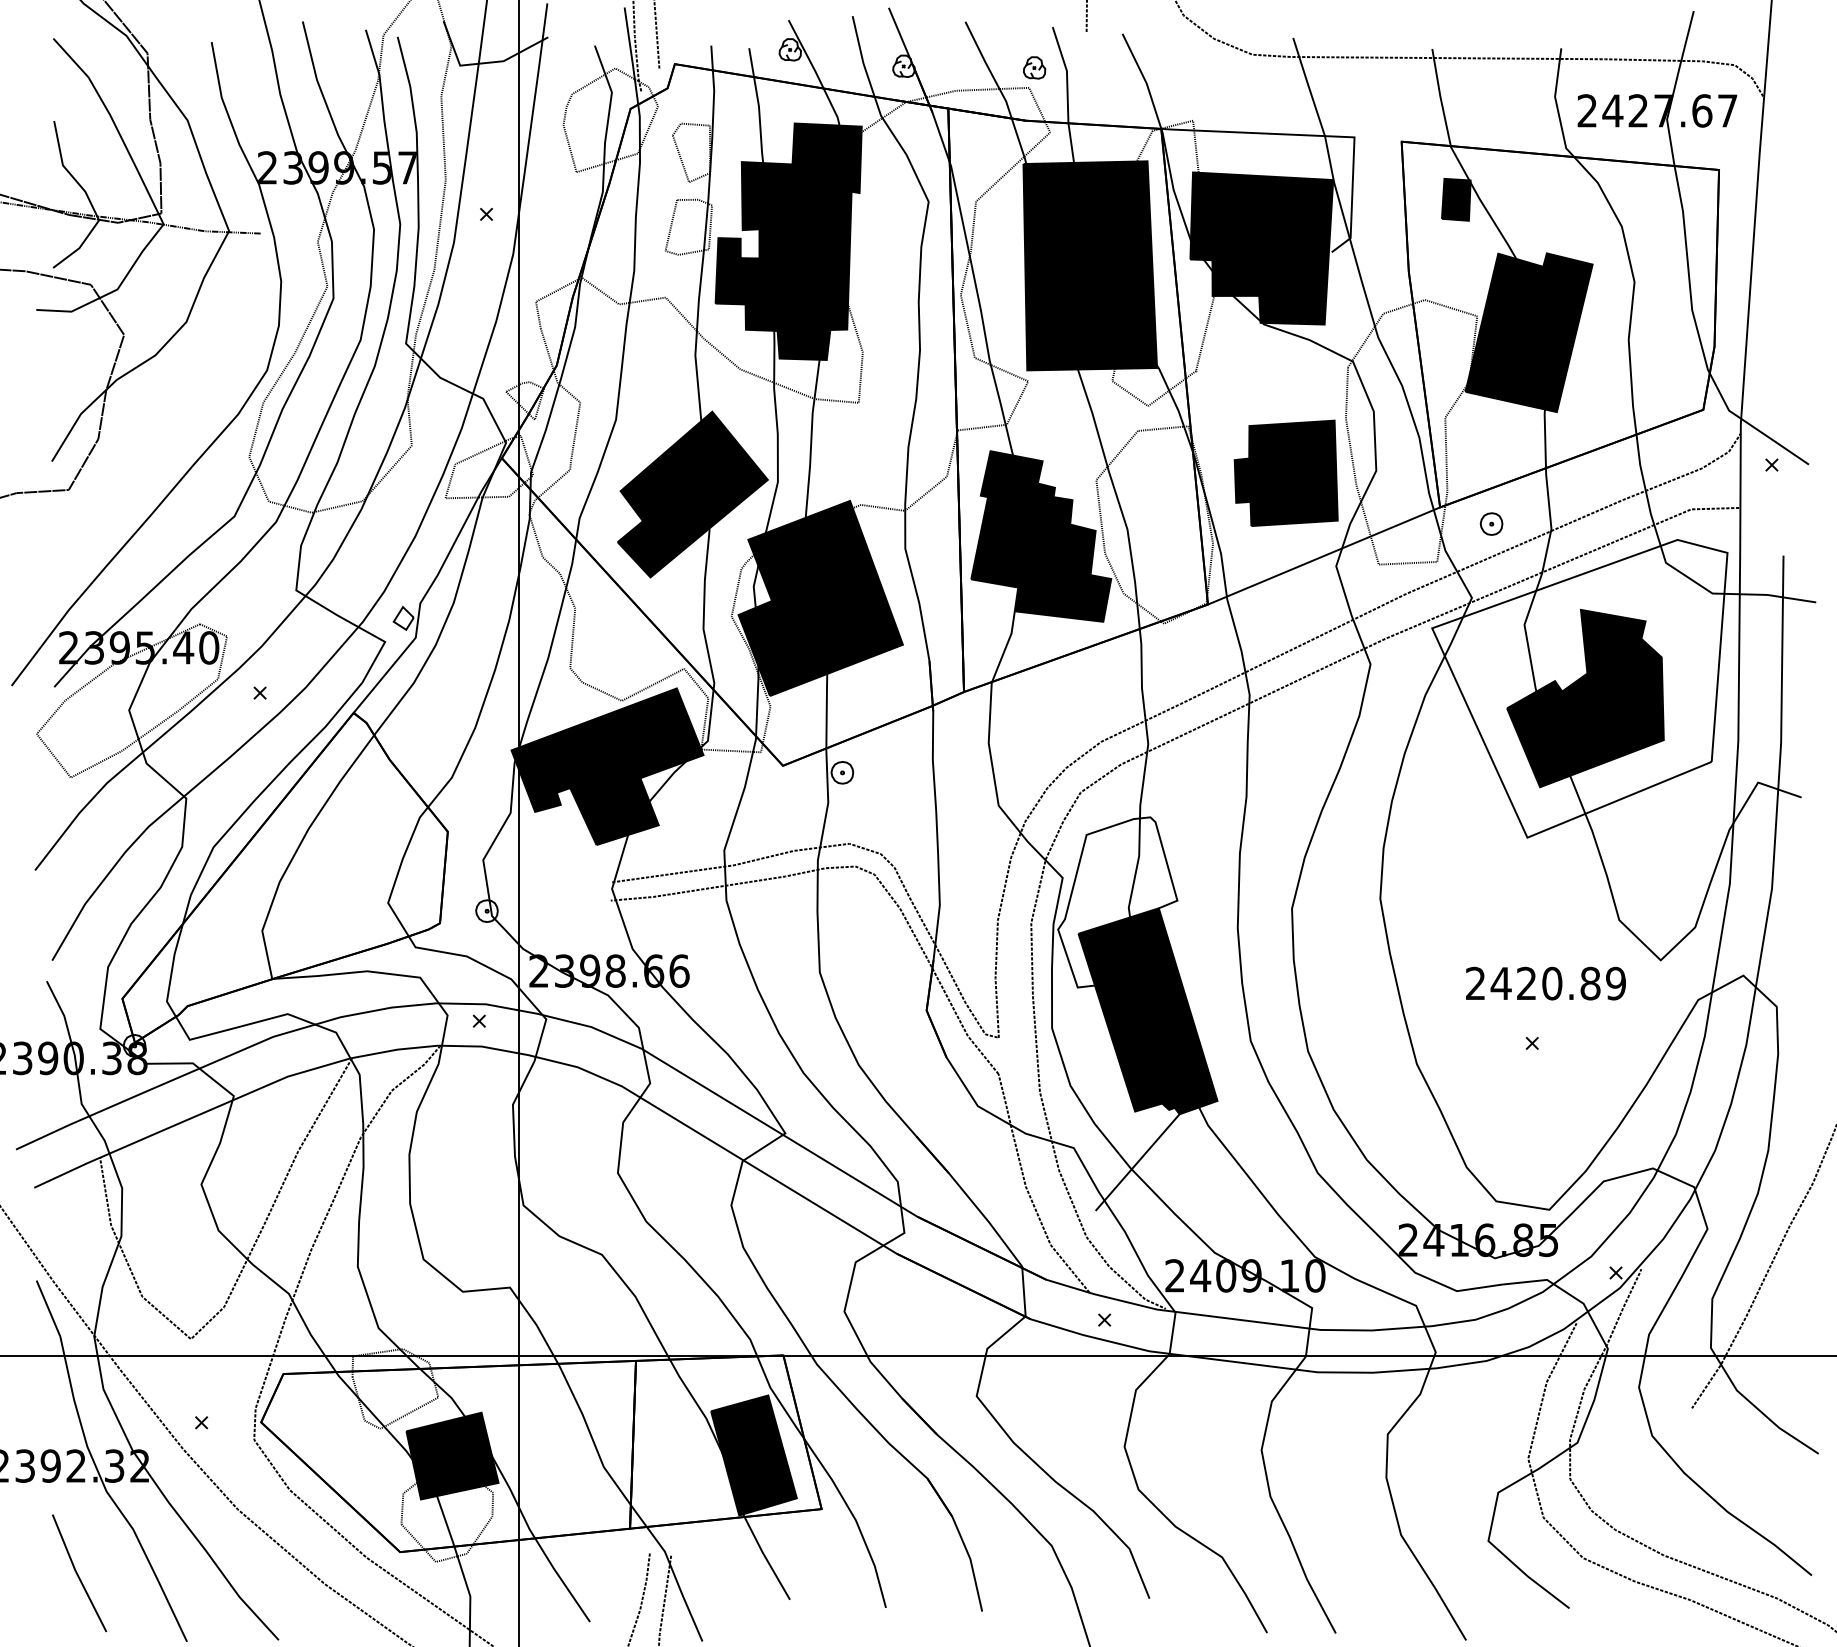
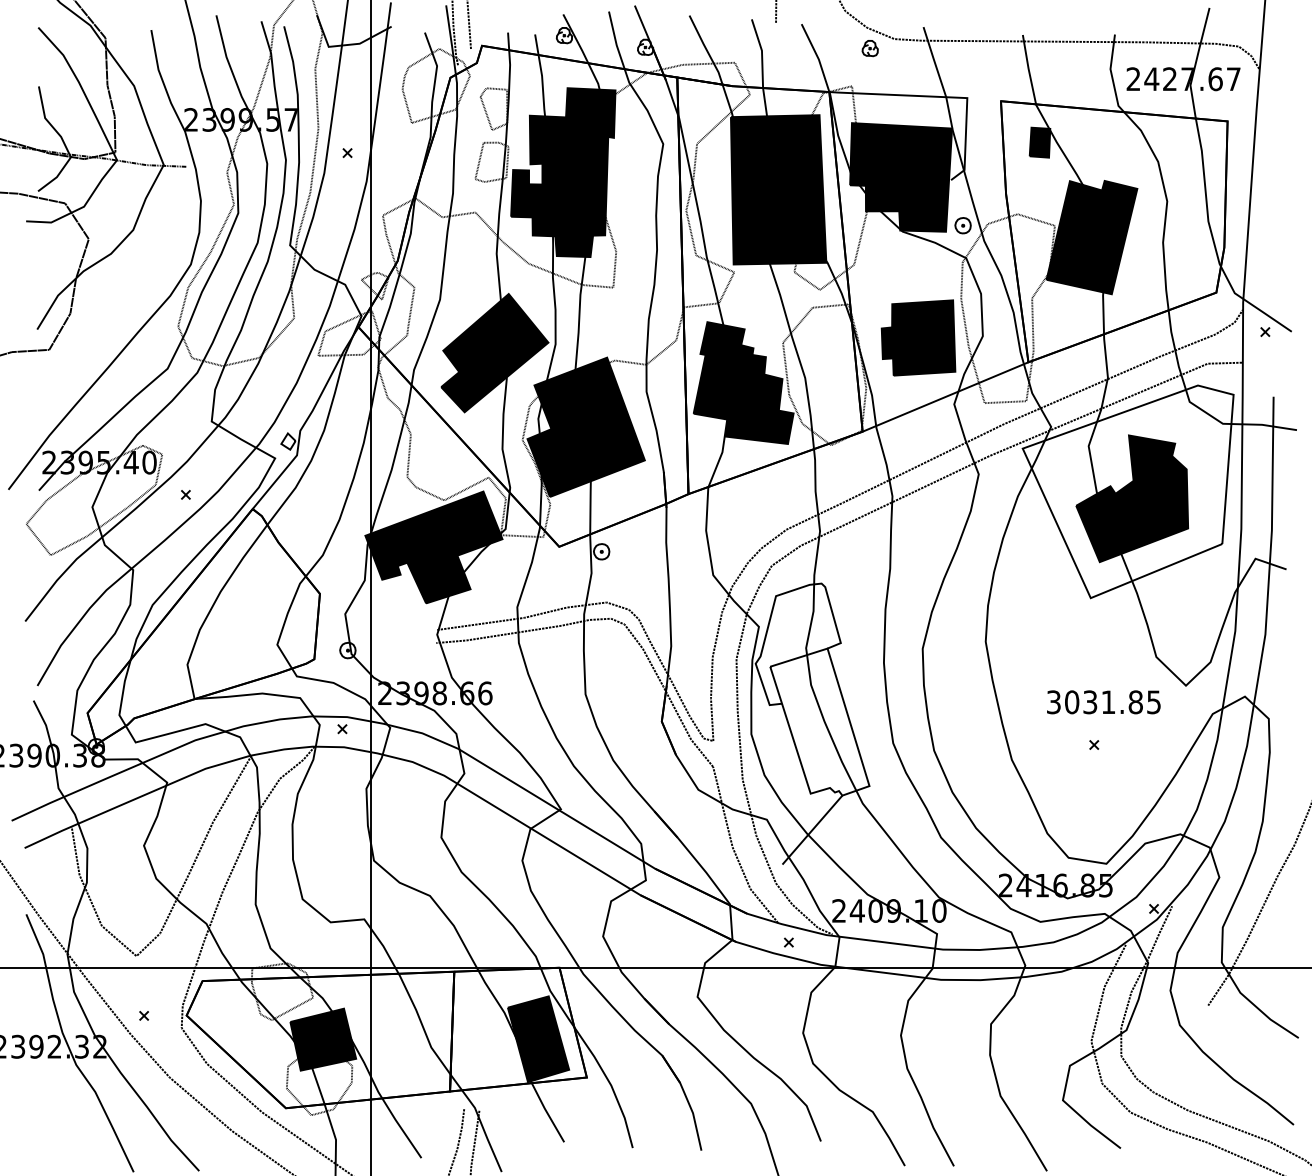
part: (1034, 67) -> (870, 48), moved
part: (1491, 523) -> (963, 225), moved
text: (1545, 983) -> (1103, 702), 2420.89 -> 3031.85
fill: (1147, 1011) -> (819, 722), removed
line: (78, 1574) -> (56, 1124), removed

